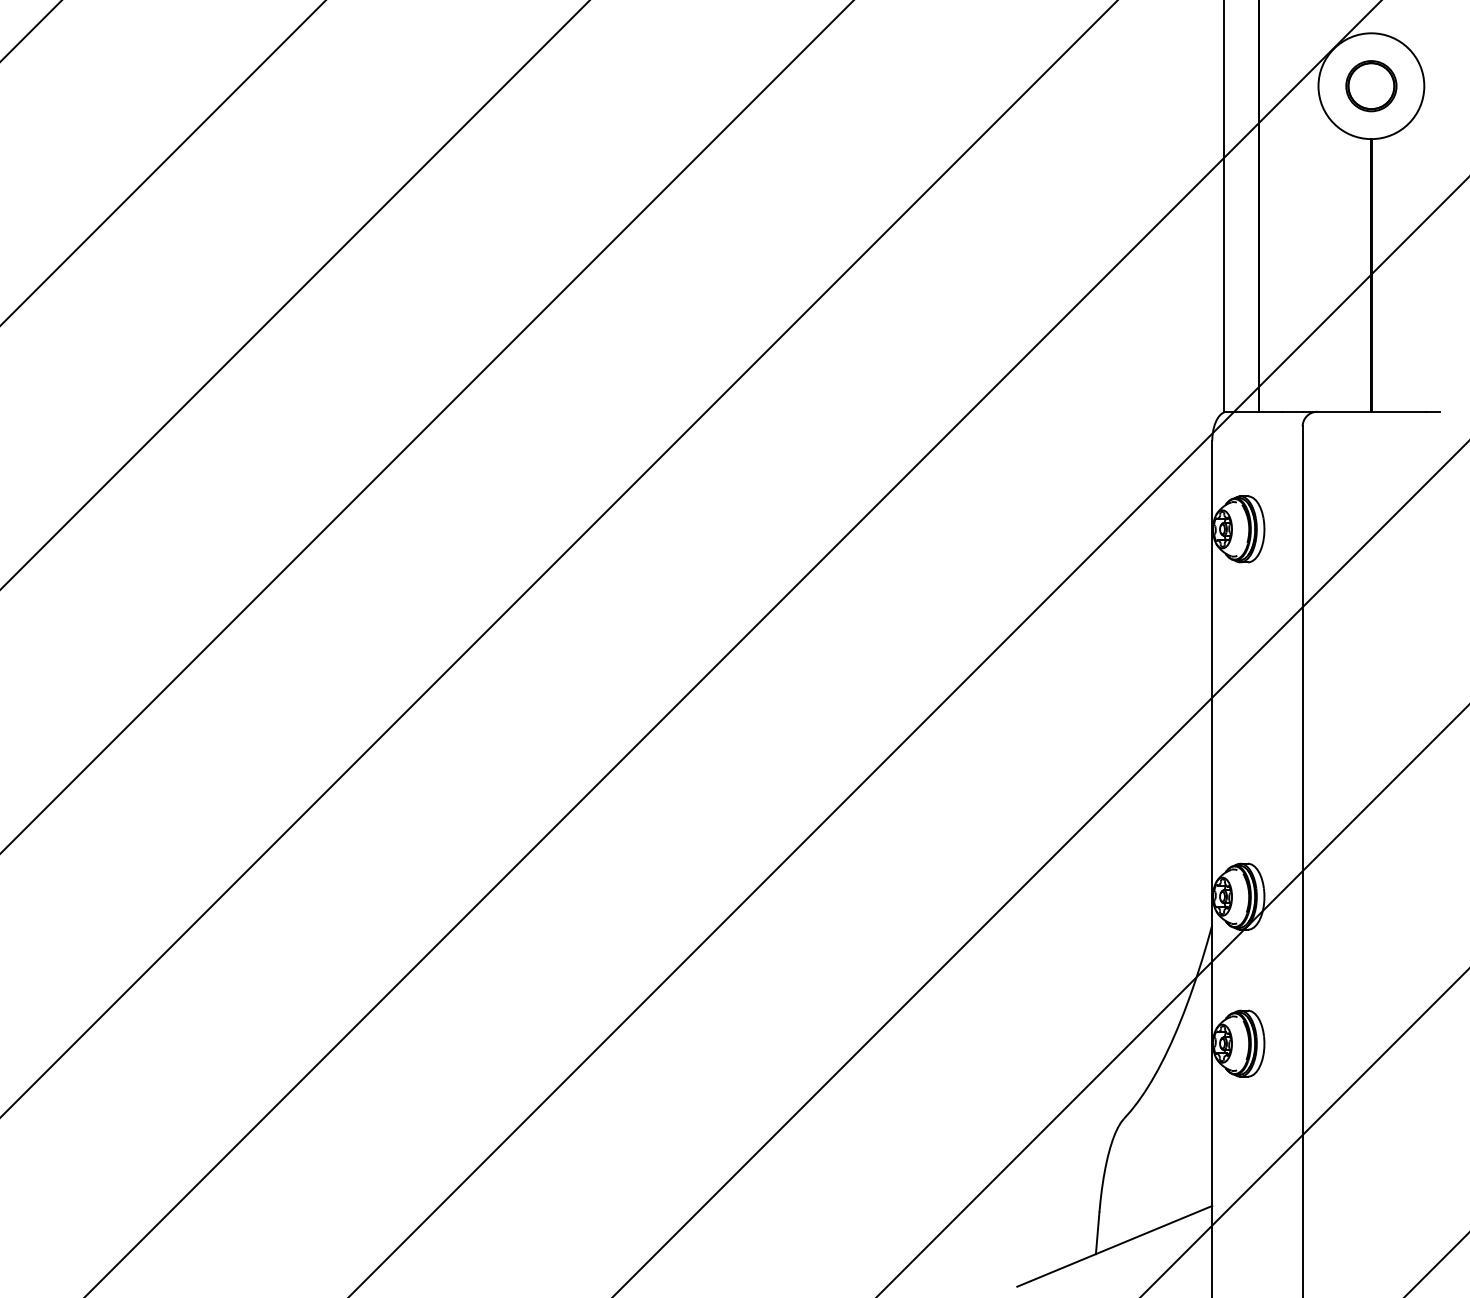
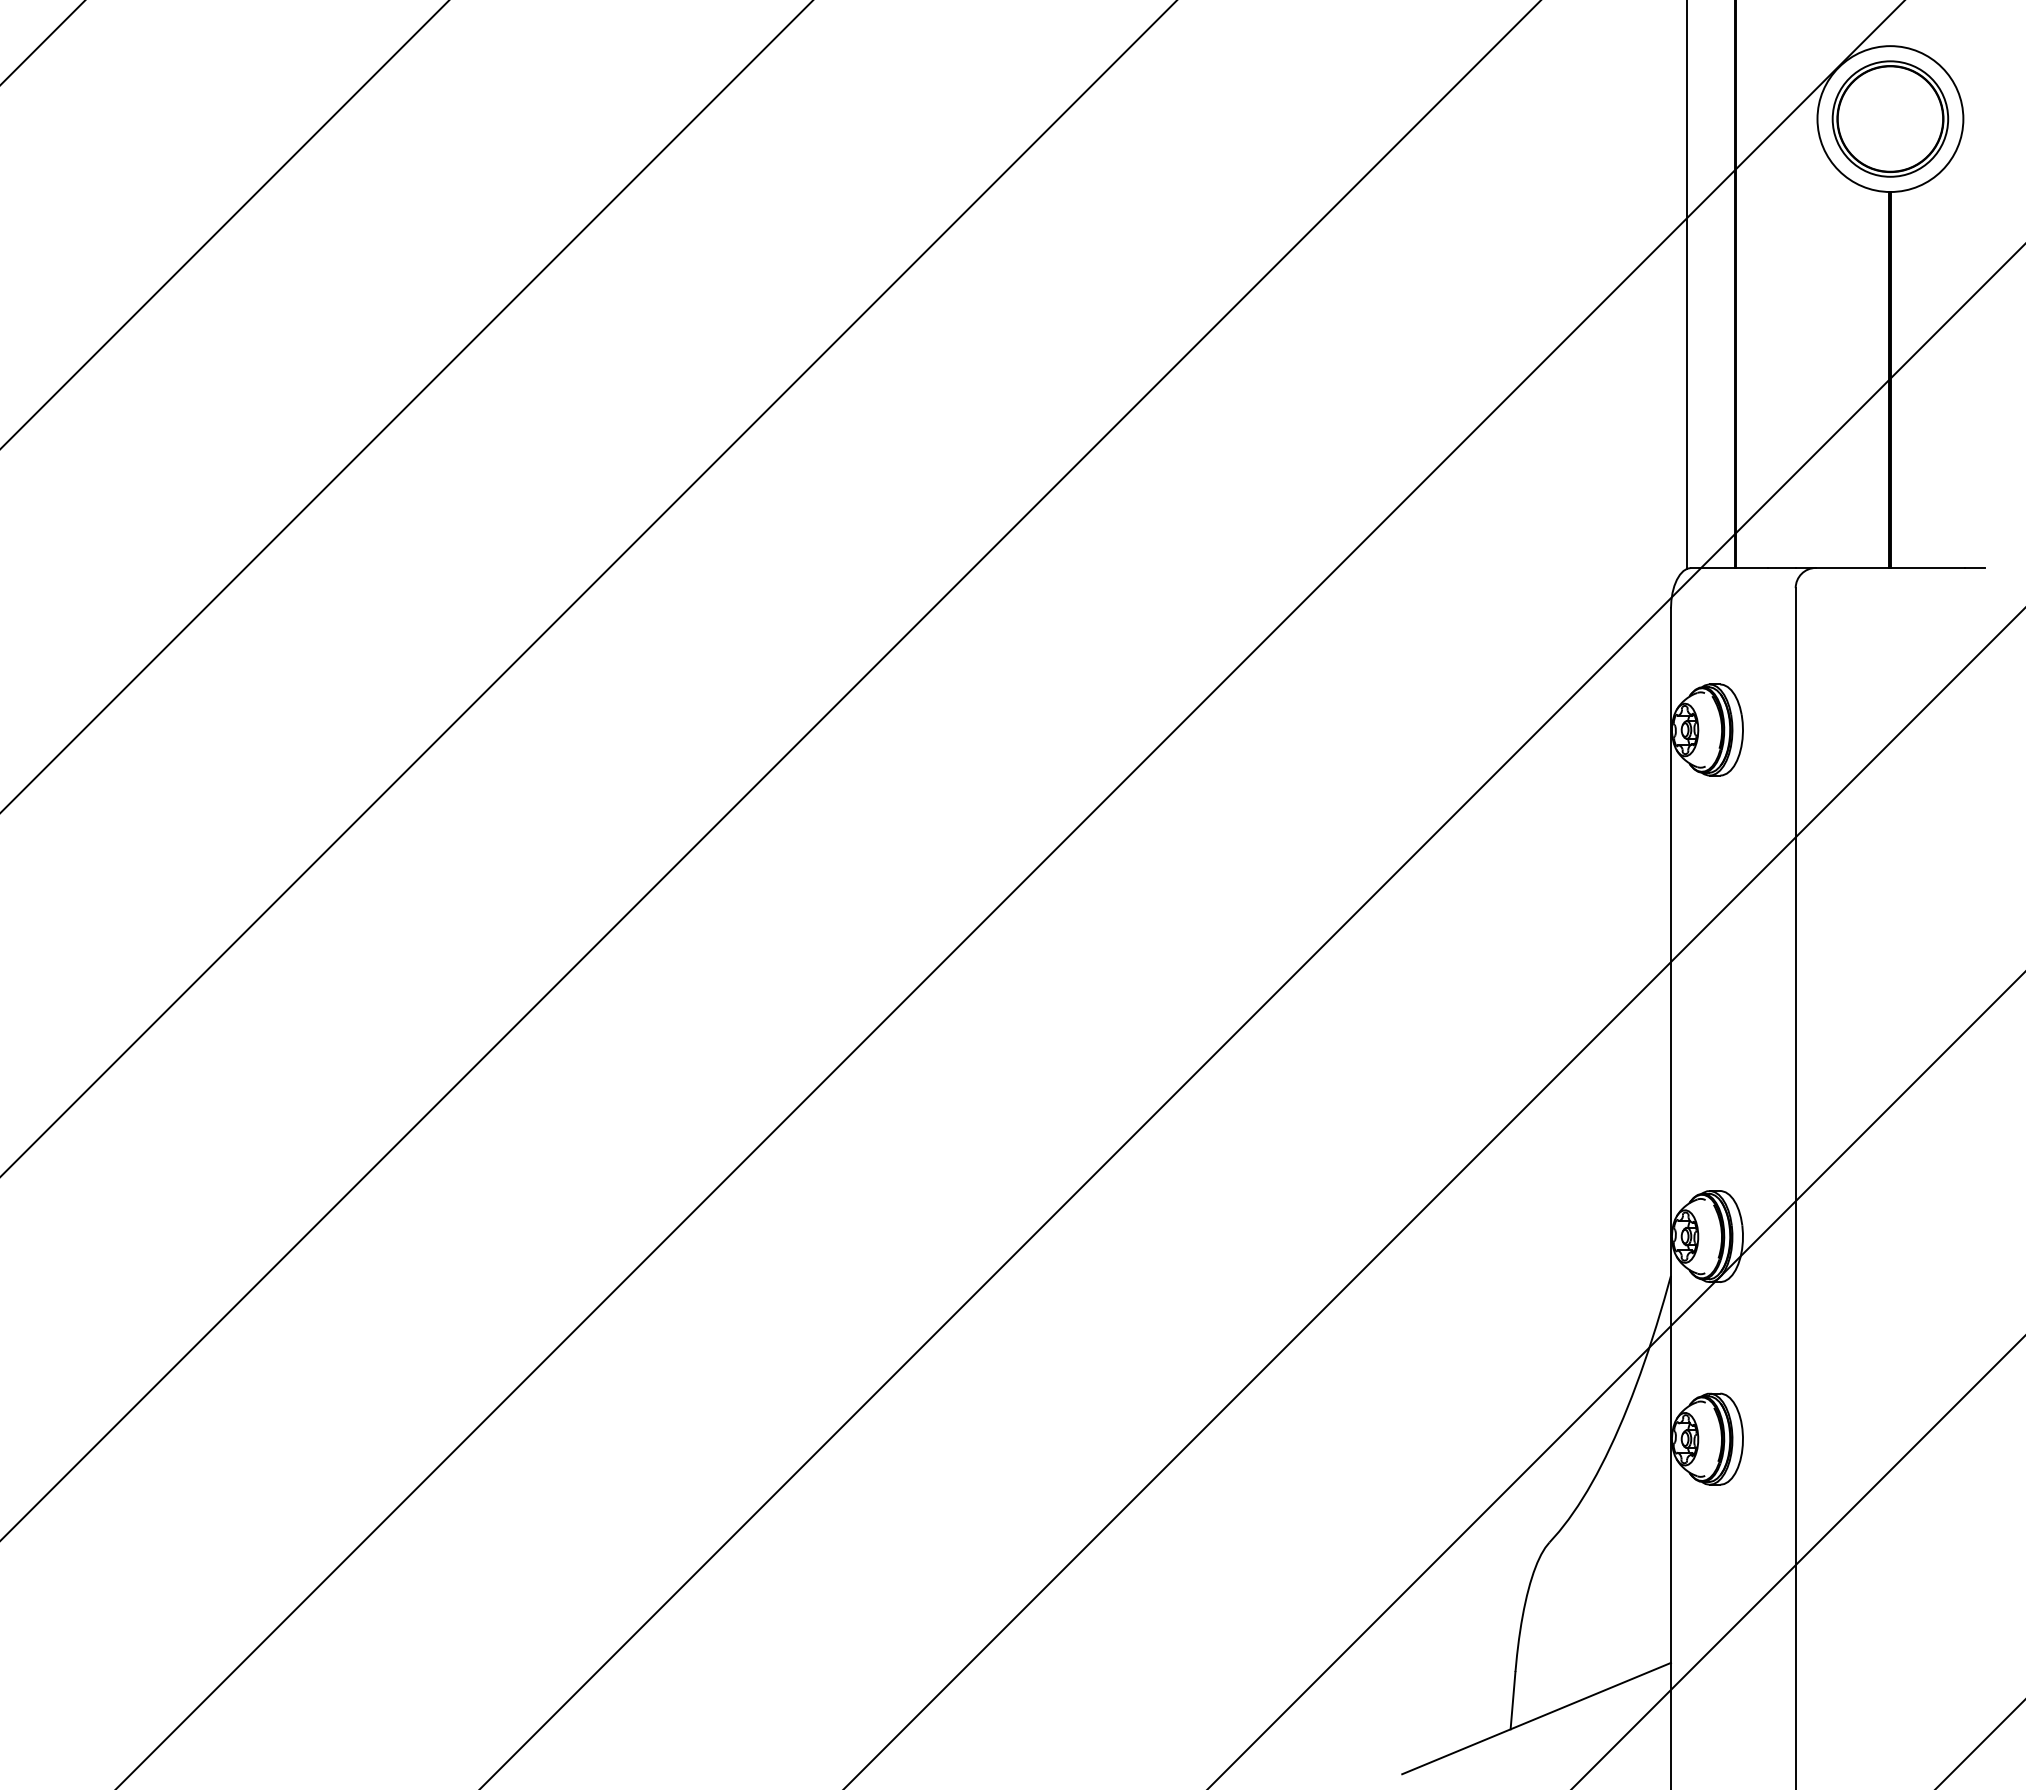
part: (1371, 85) -> (1890, 118), size x1.67

